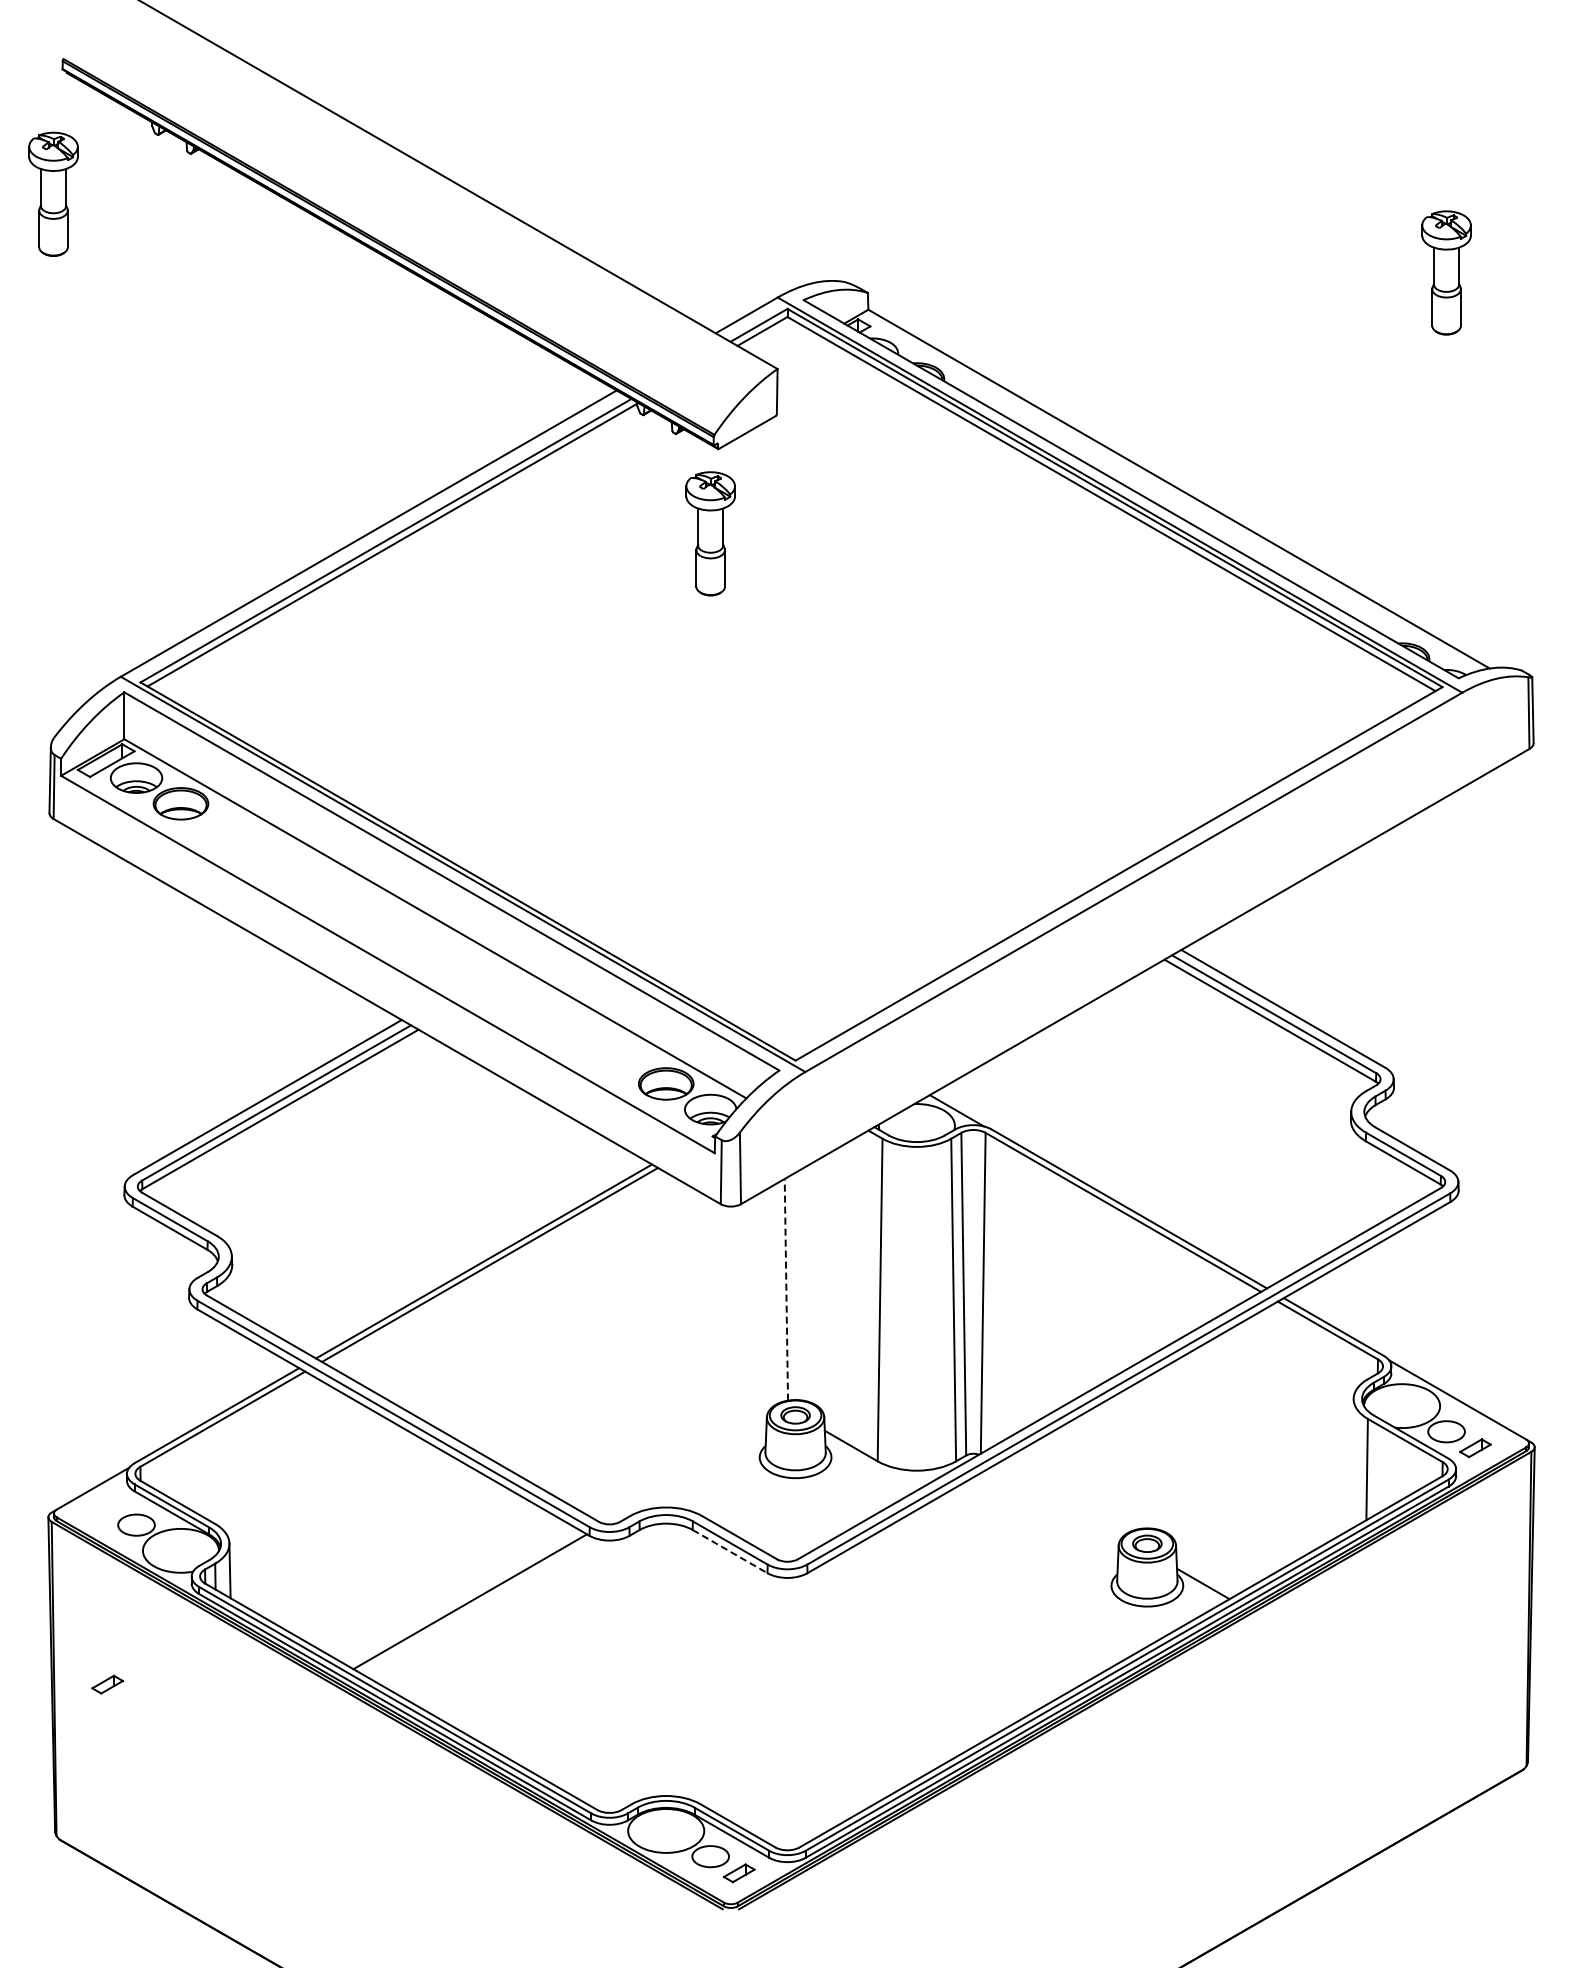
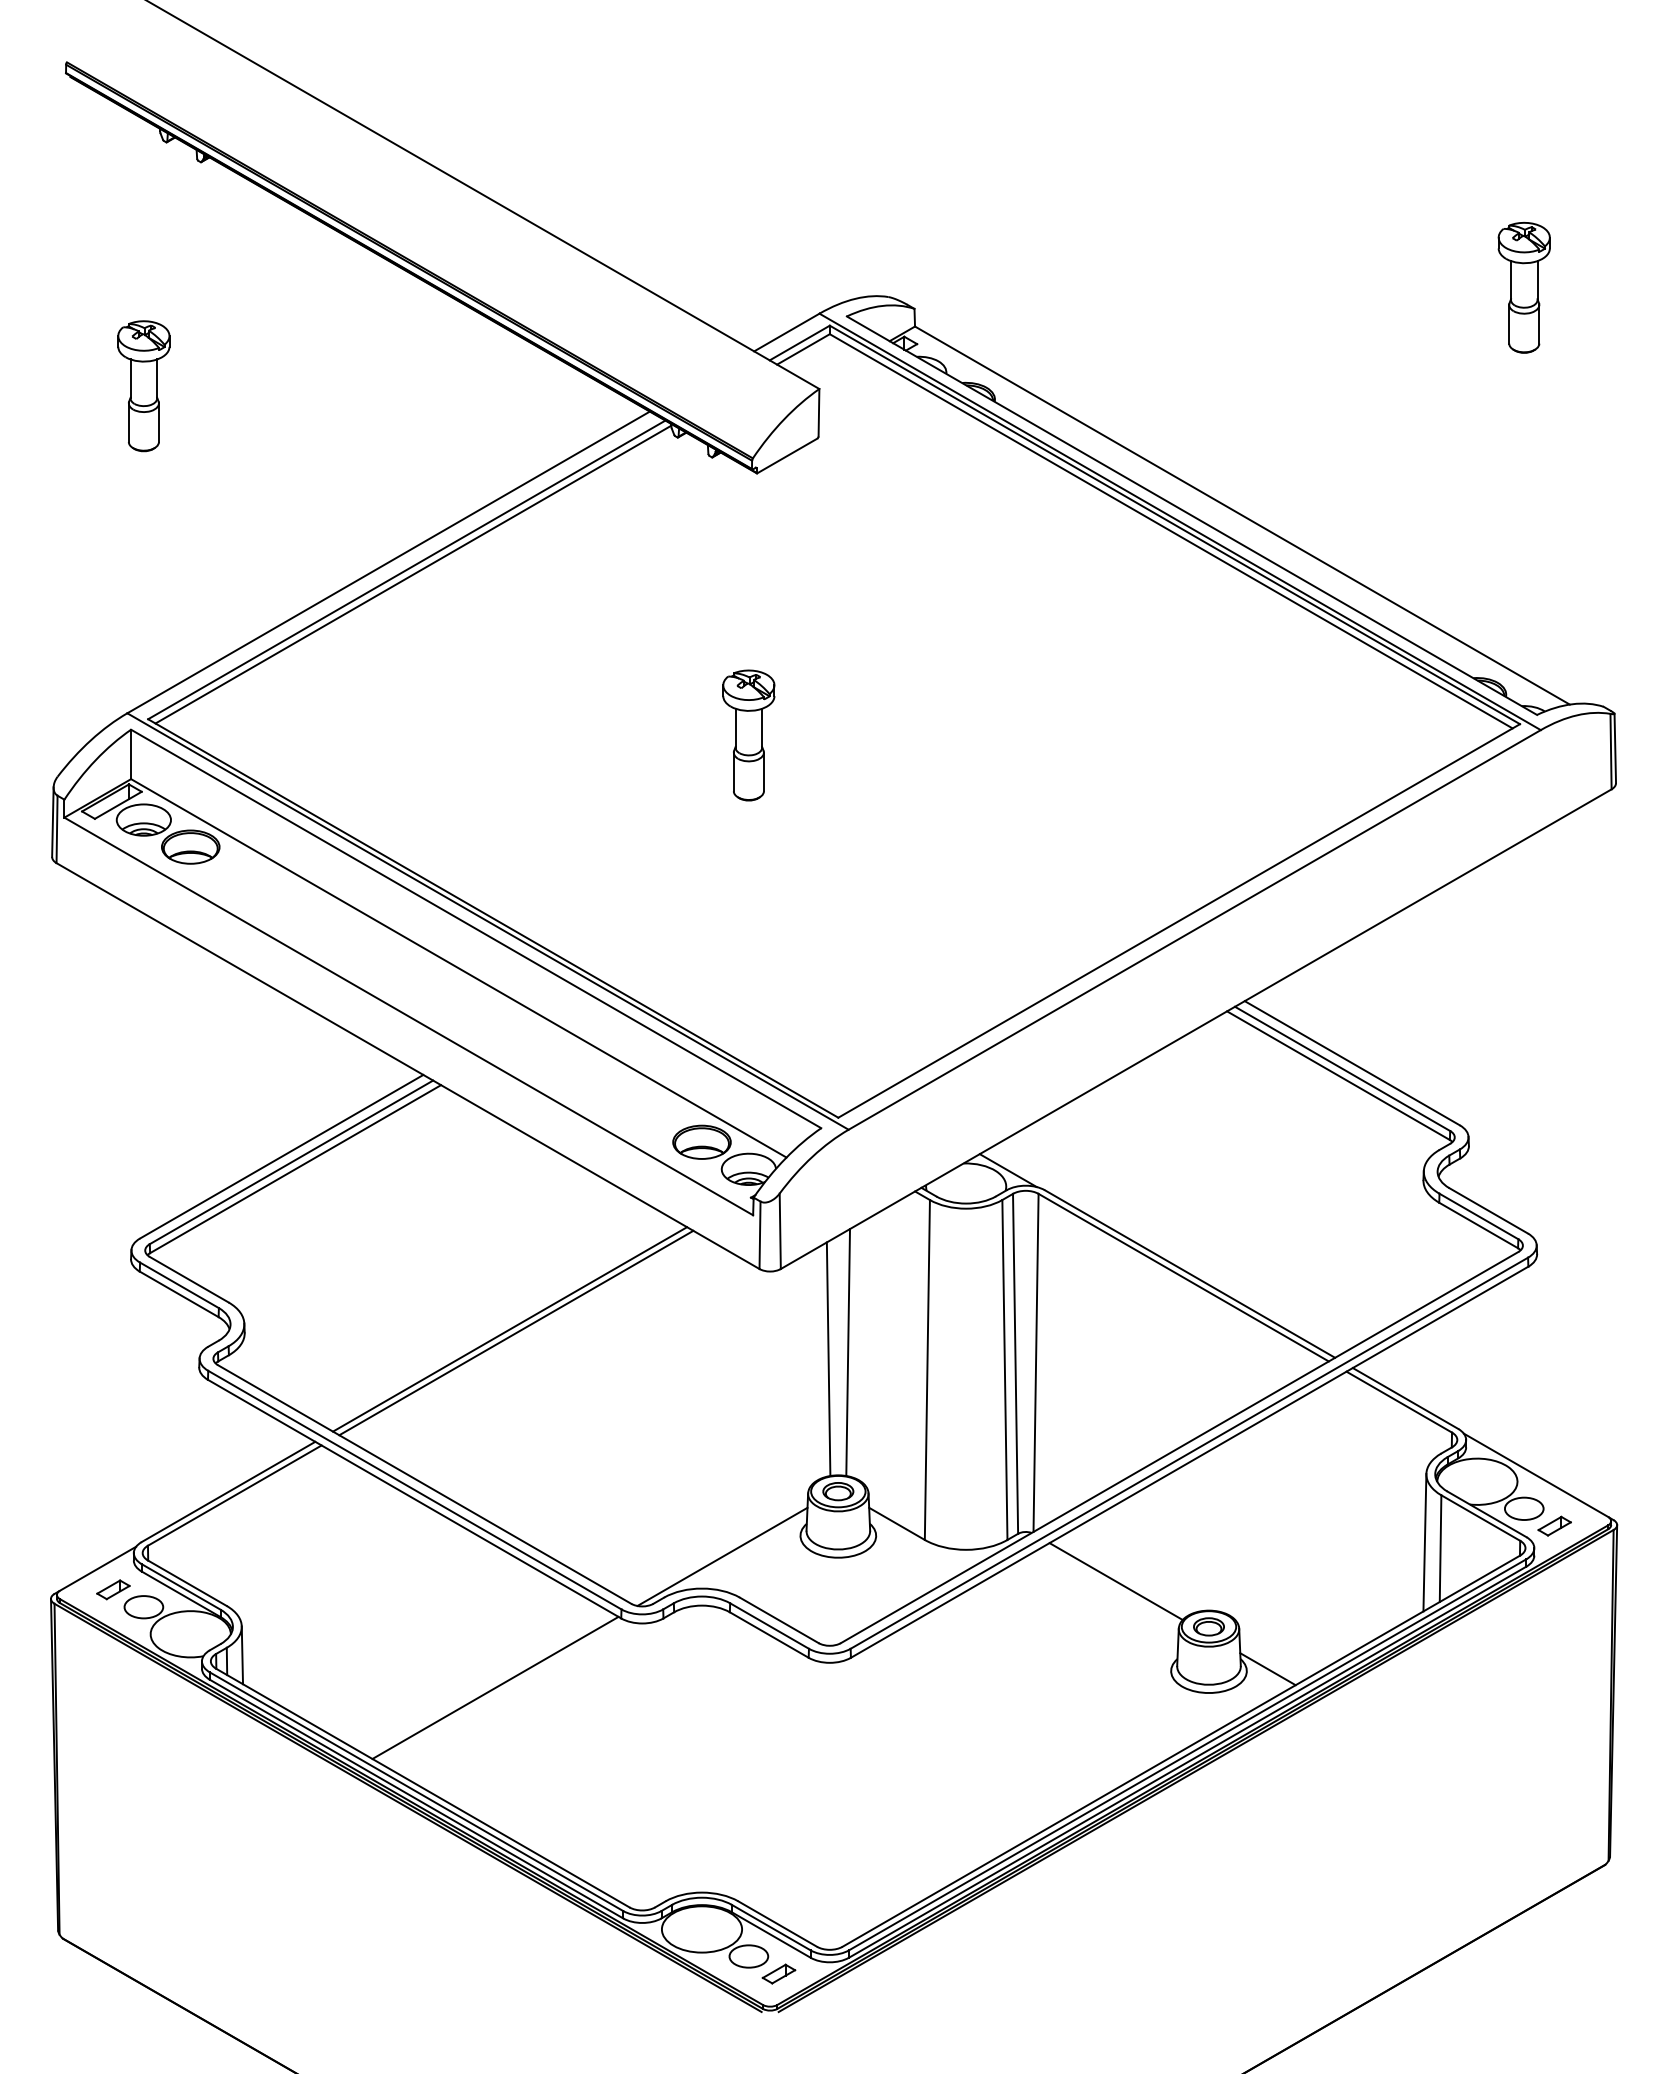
part: (53, 193) -> (143, 385), moved
part: (710, 533) -> (748, 735), moved
line: (804, 1283) -> (847, 1352), added
line: (786, 1289) -> (828, 1358), dashed -> solid
line: (1351, 1463) -> (1424, 1542), added
line: (685, 1477) -> (722, 1557), added
line: (1059, 1500) -> (1116, 1581), added
line: (730, 1551) -> (769, 1634), dashed -> solid
part: (107, 1684) -> (113, 1589), moved

